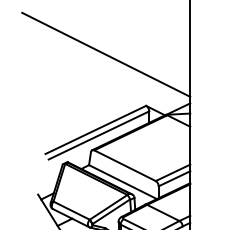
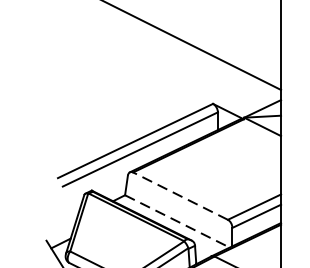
line: (124, 165) -> (179, 195), solid -> dashed
line: (123, 182) -> (178, 222), solid -> dashed

